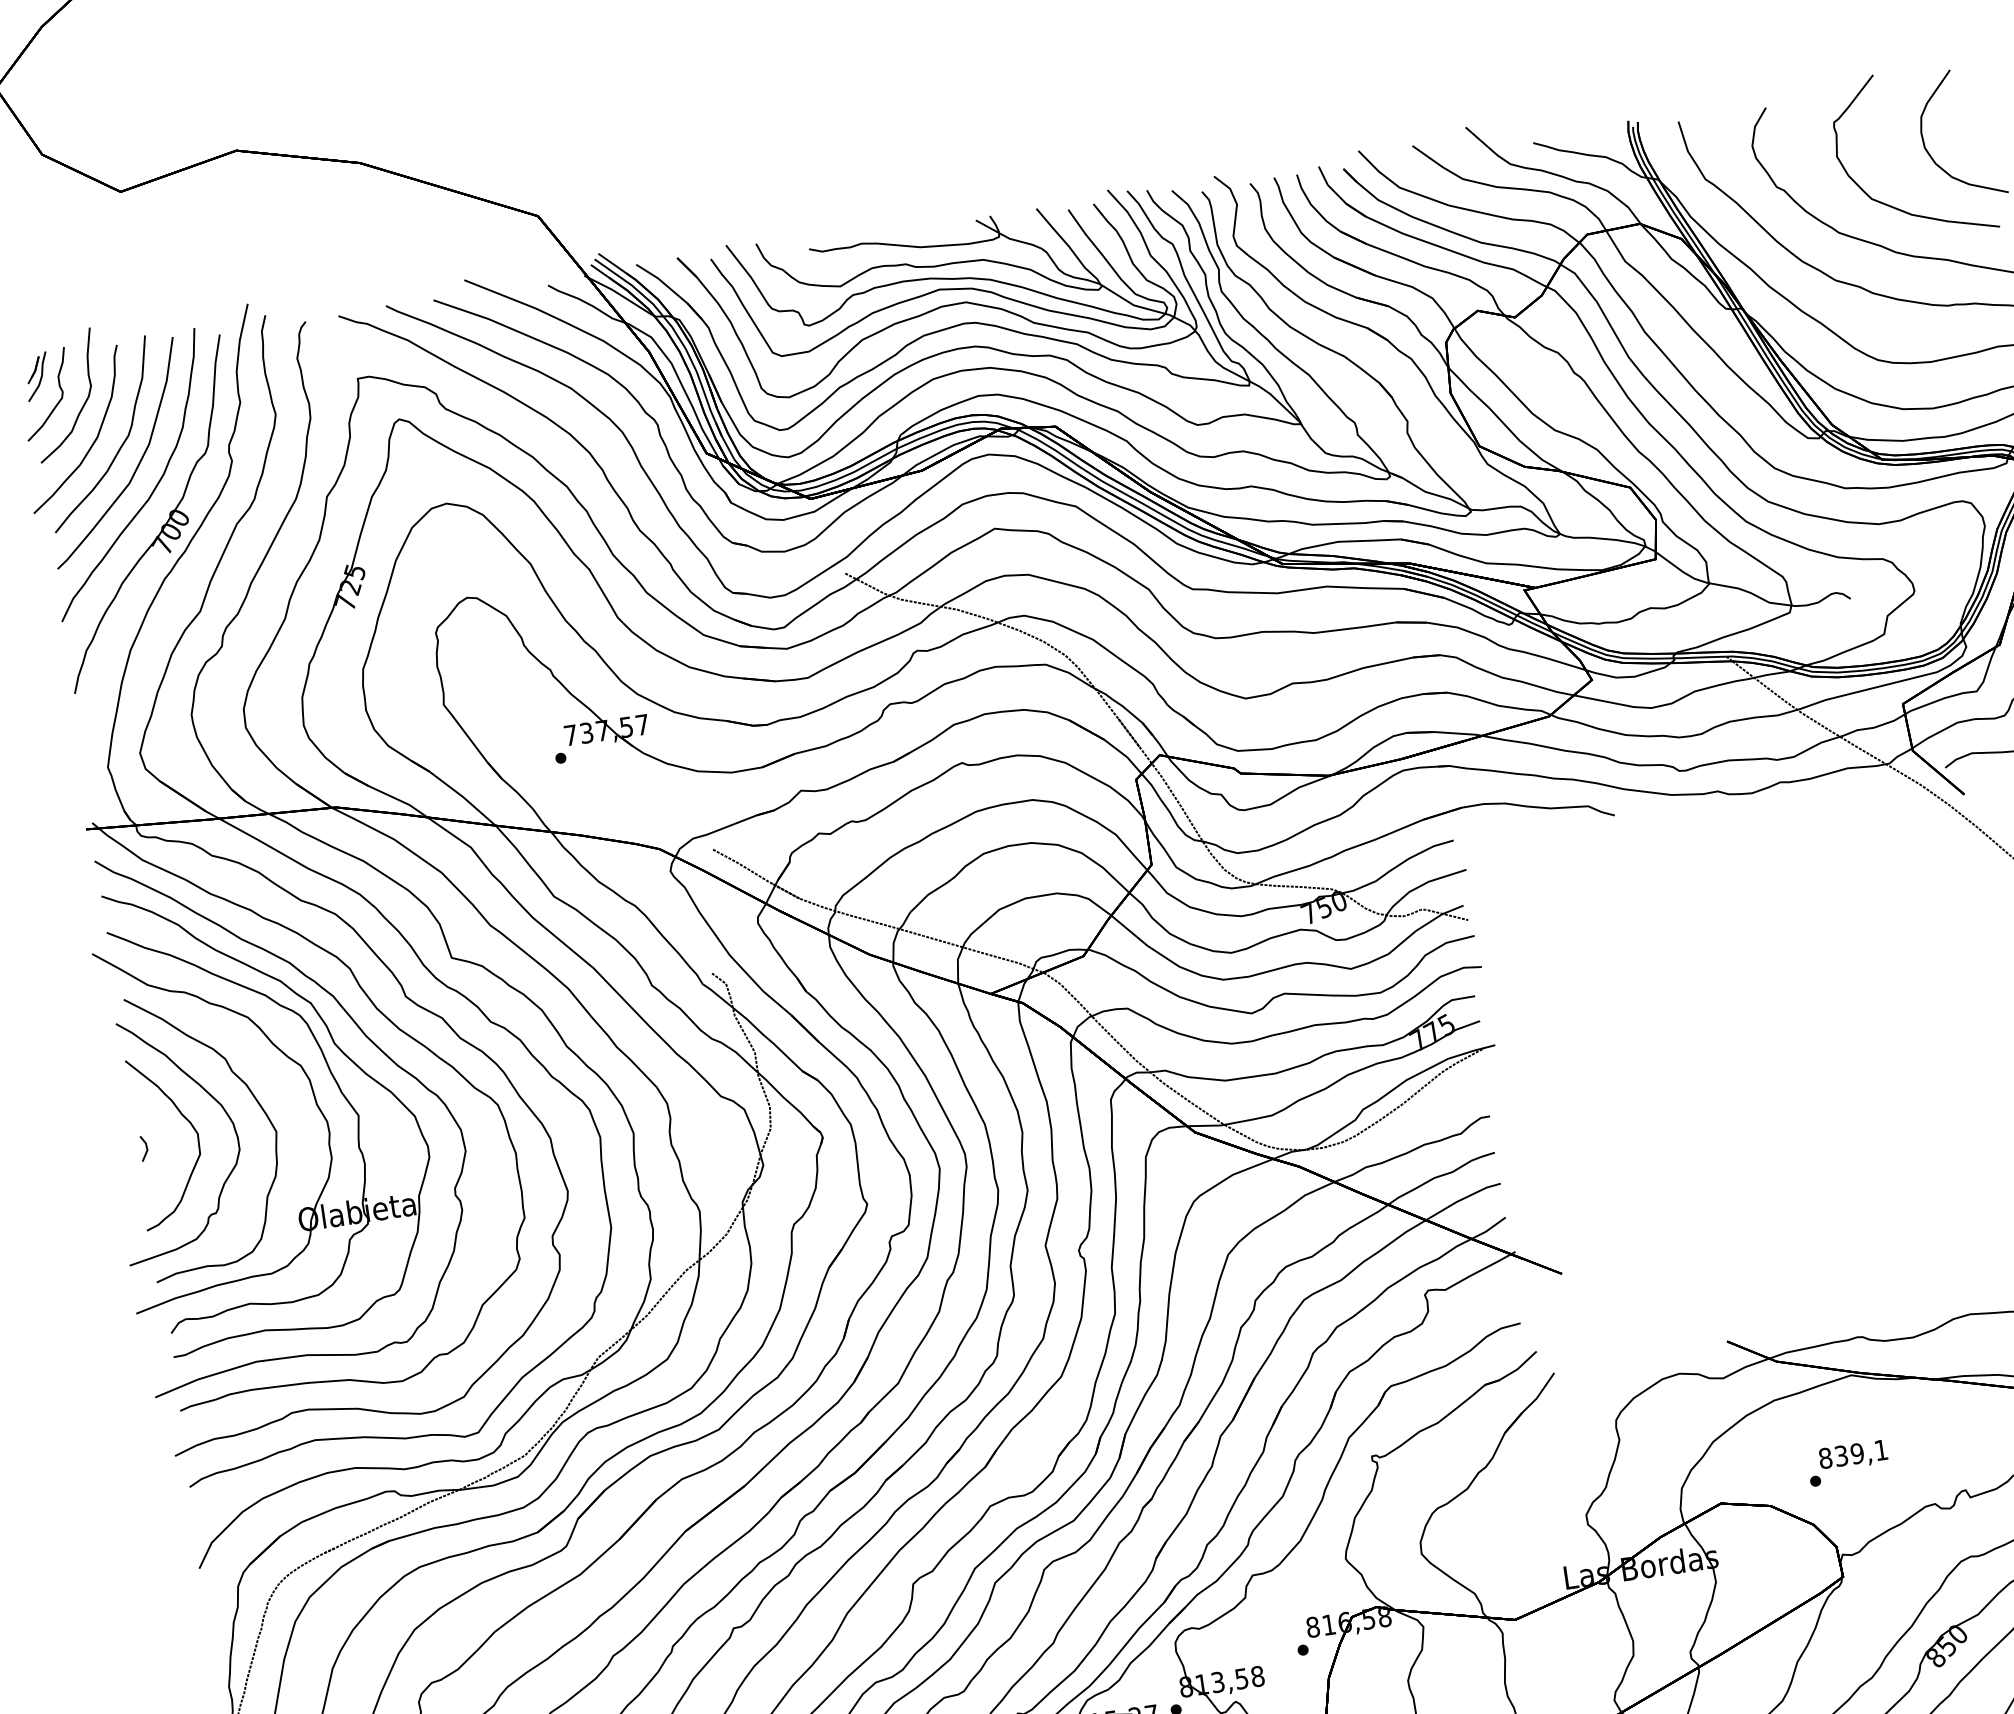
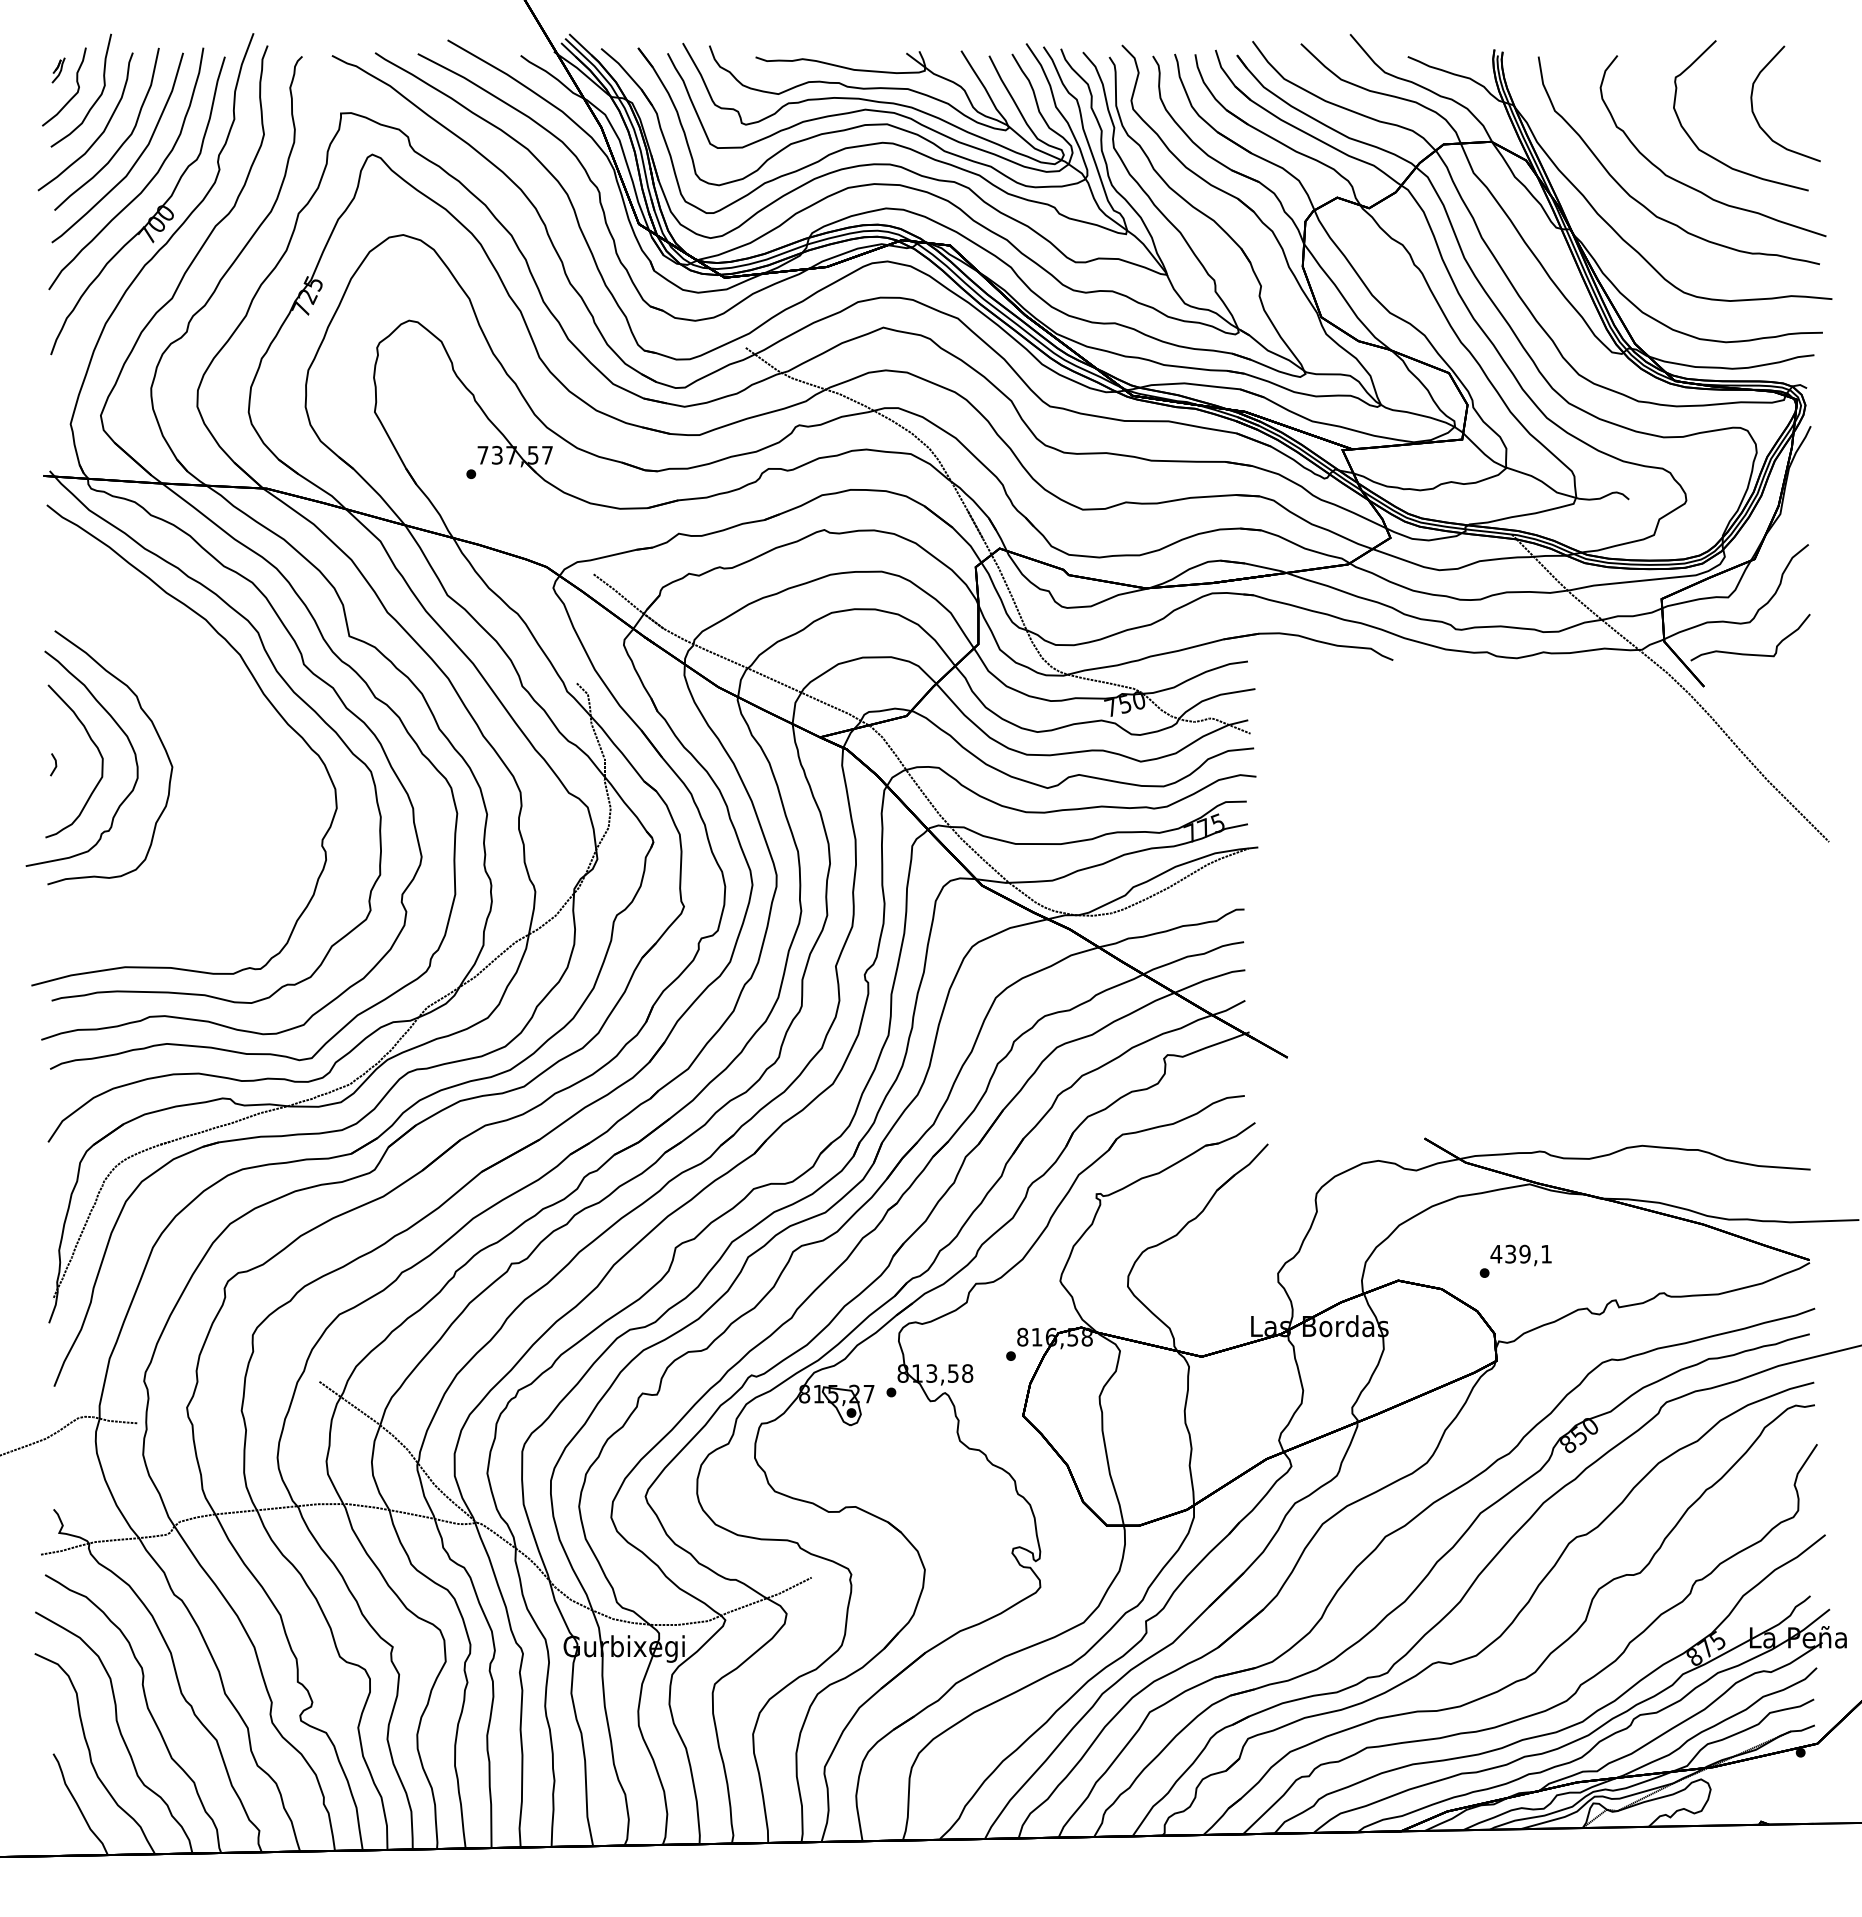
part: (37, 376) -> (58, 70), size x0.6
part: (311, 1090) -> (208, 735), removed
text: (1825, 1457) -> (1496, 1253), 839,1 -> 439,1

